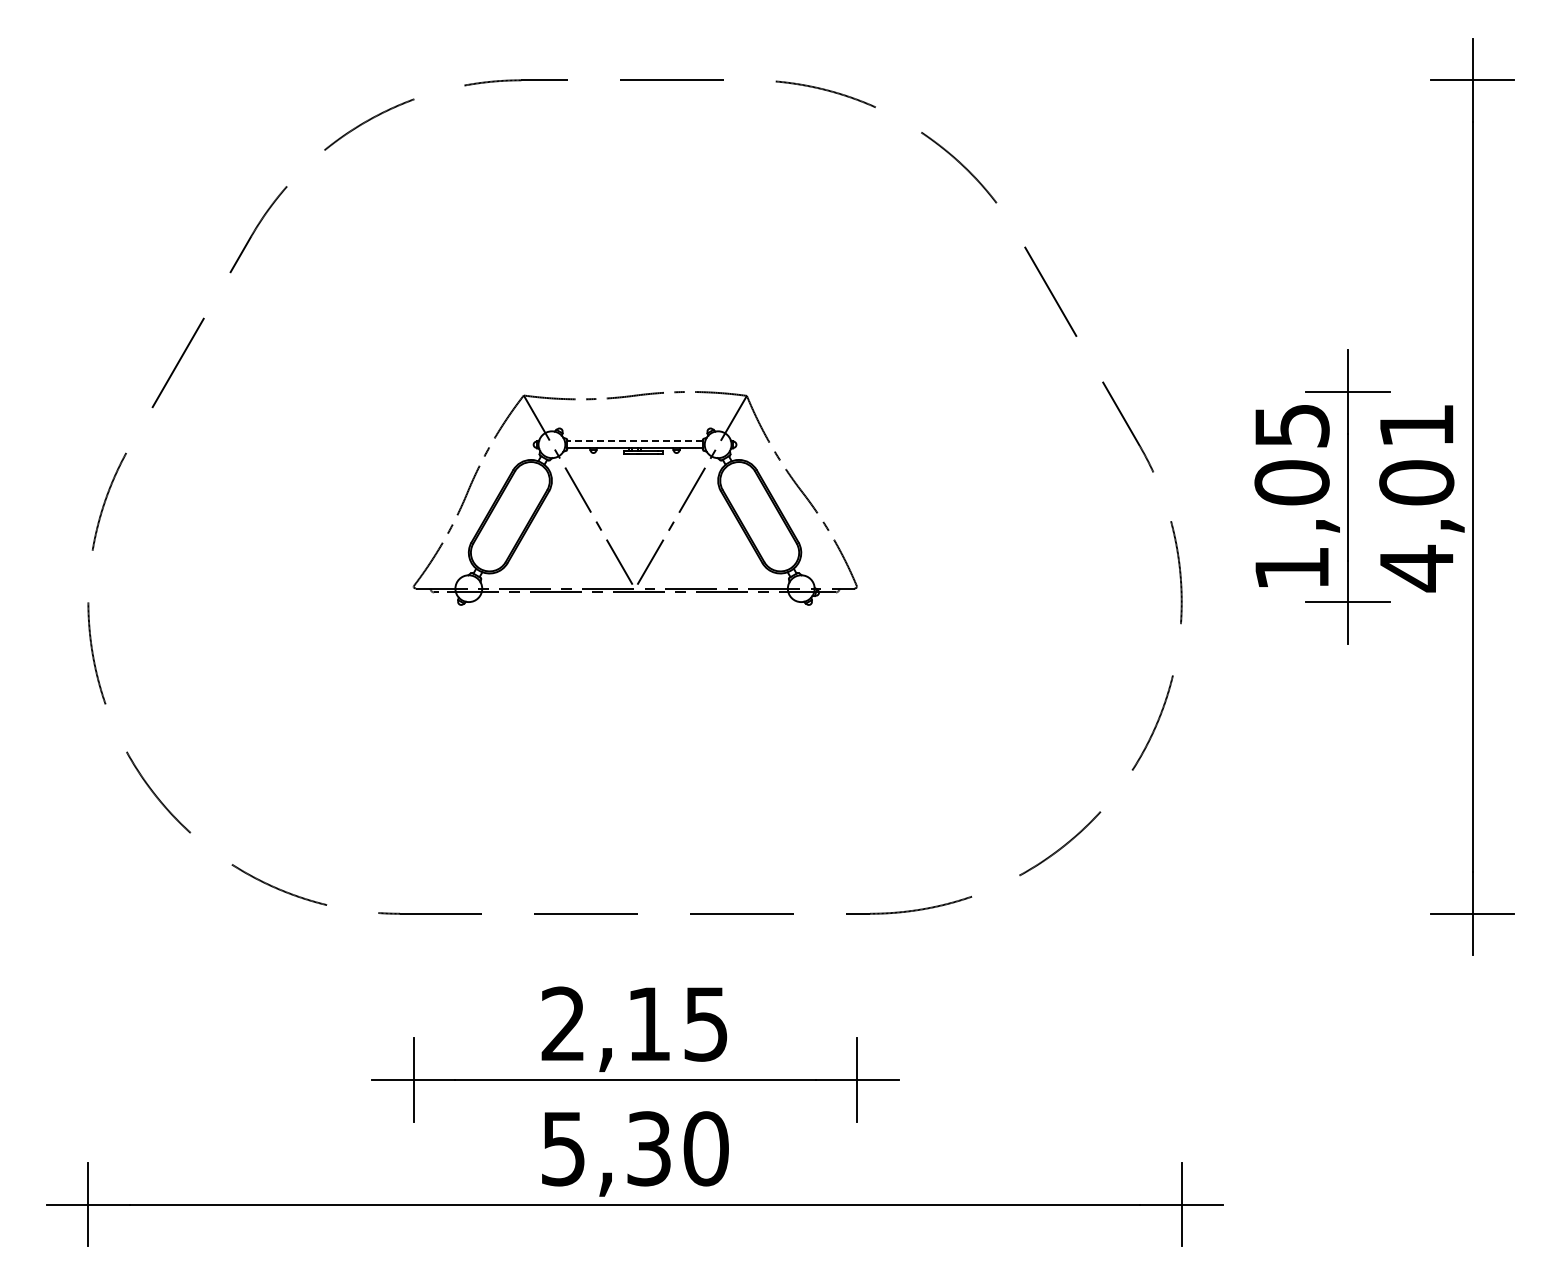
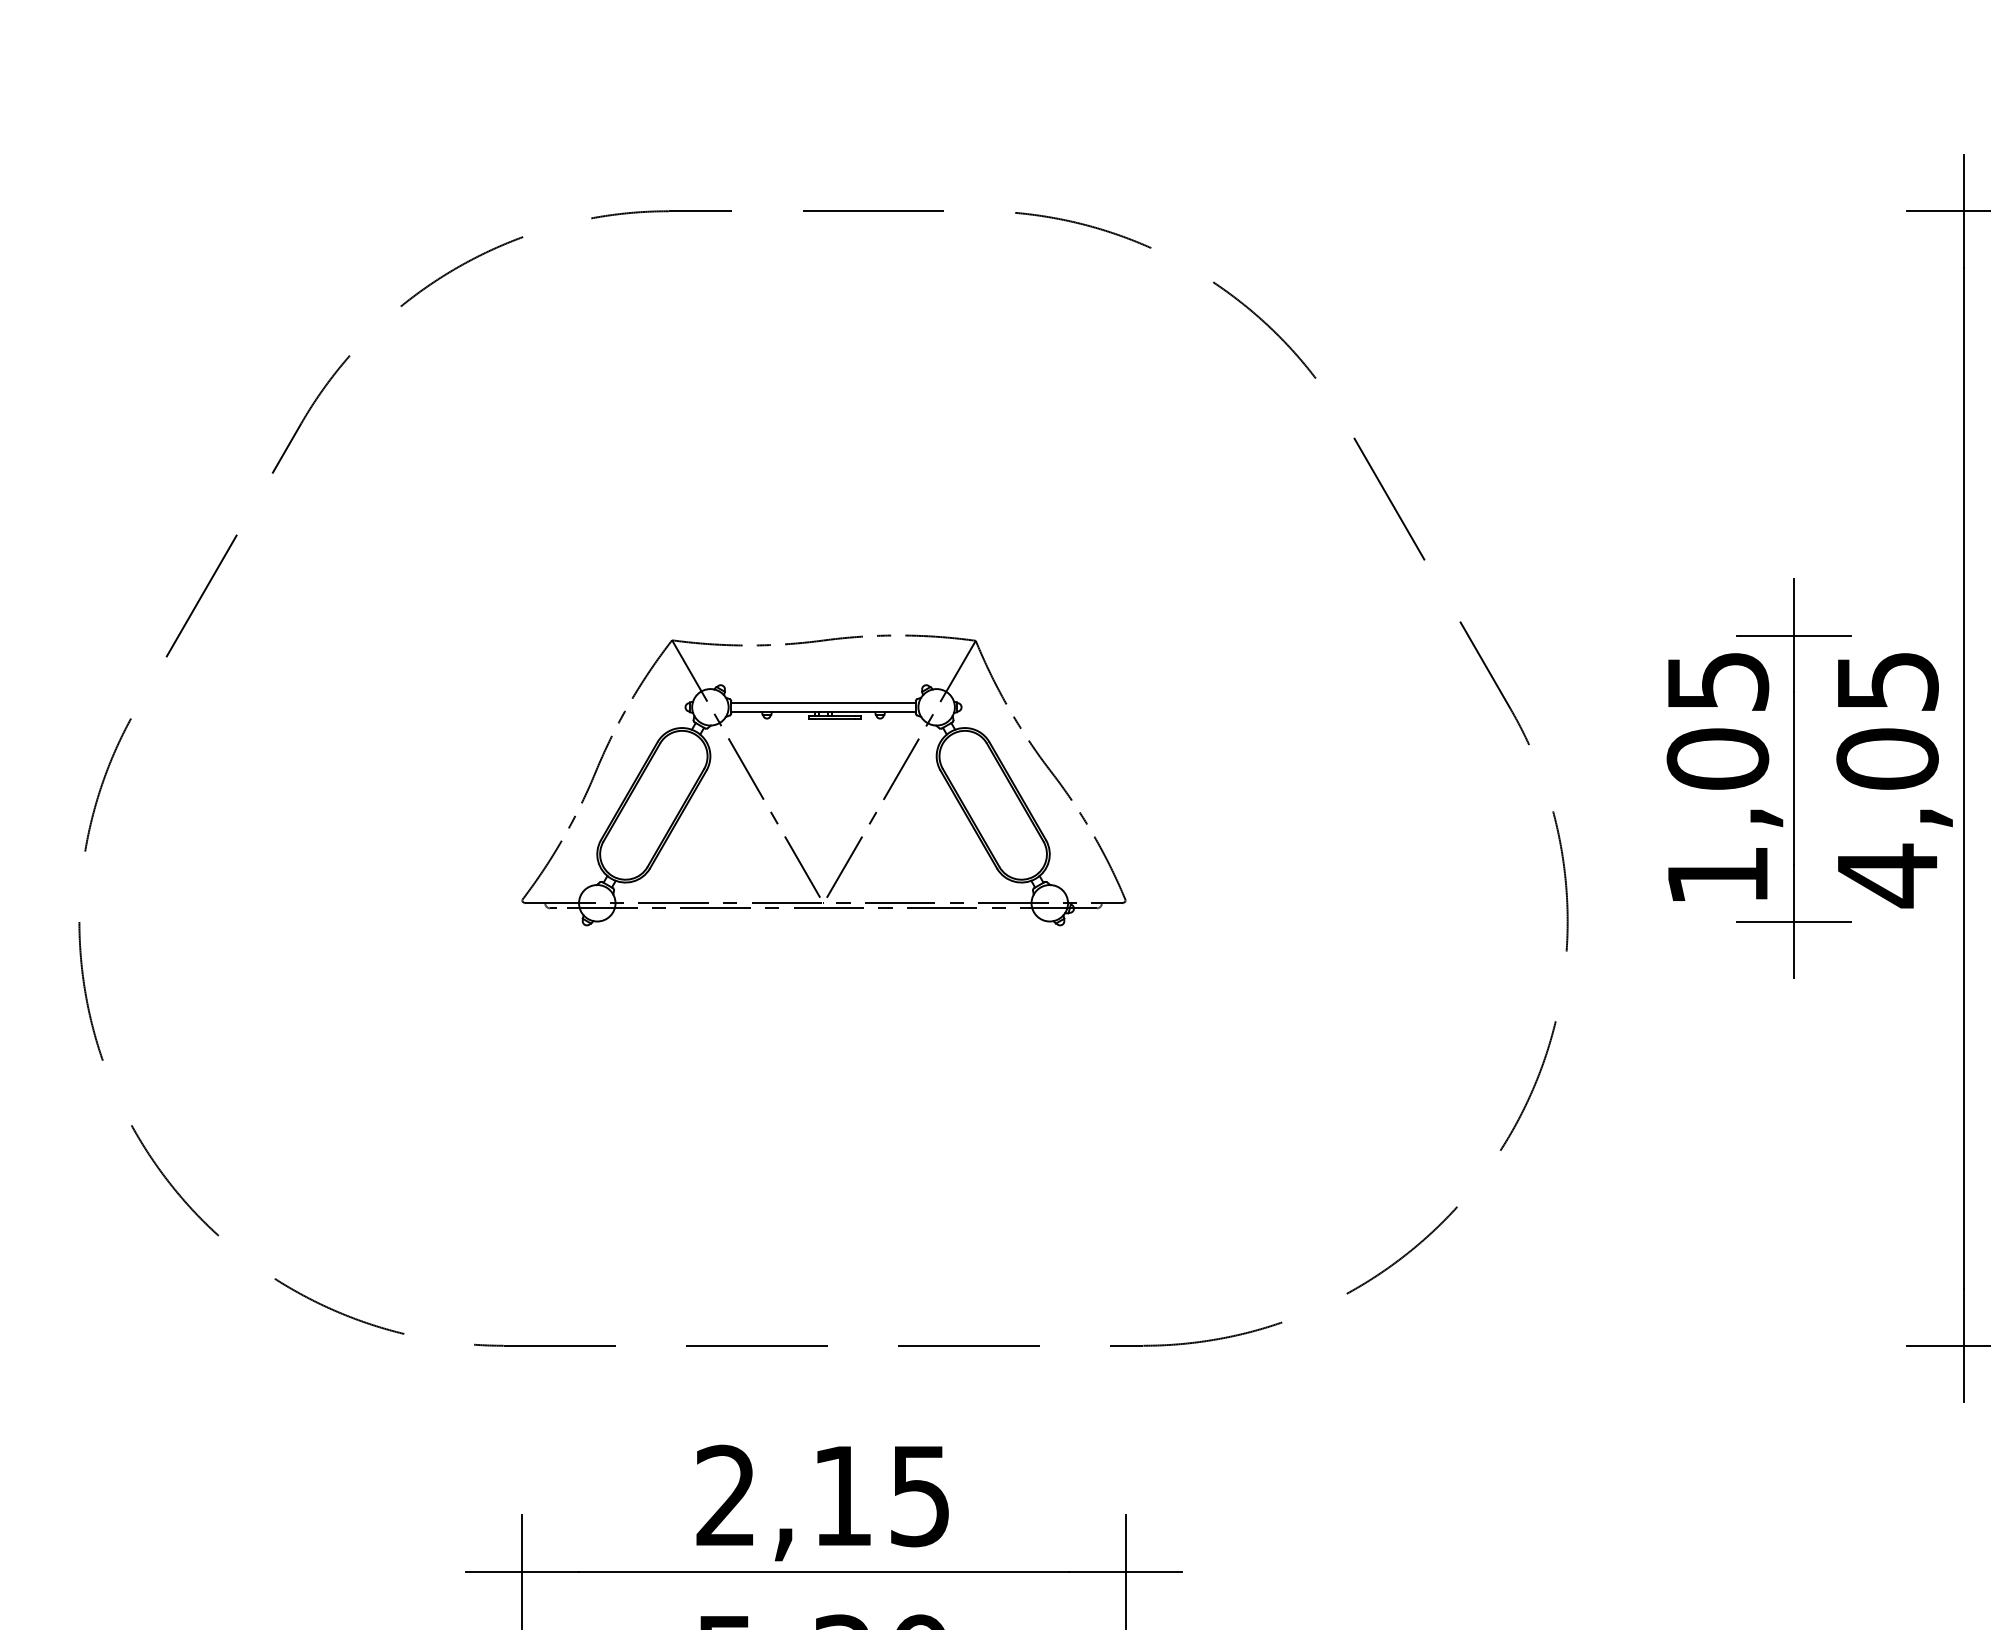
text: (1417, 426) -> (1888, 682), 4,01 -> 4,05
line: (635, 441) -> (824, 702), dashed -> solid

